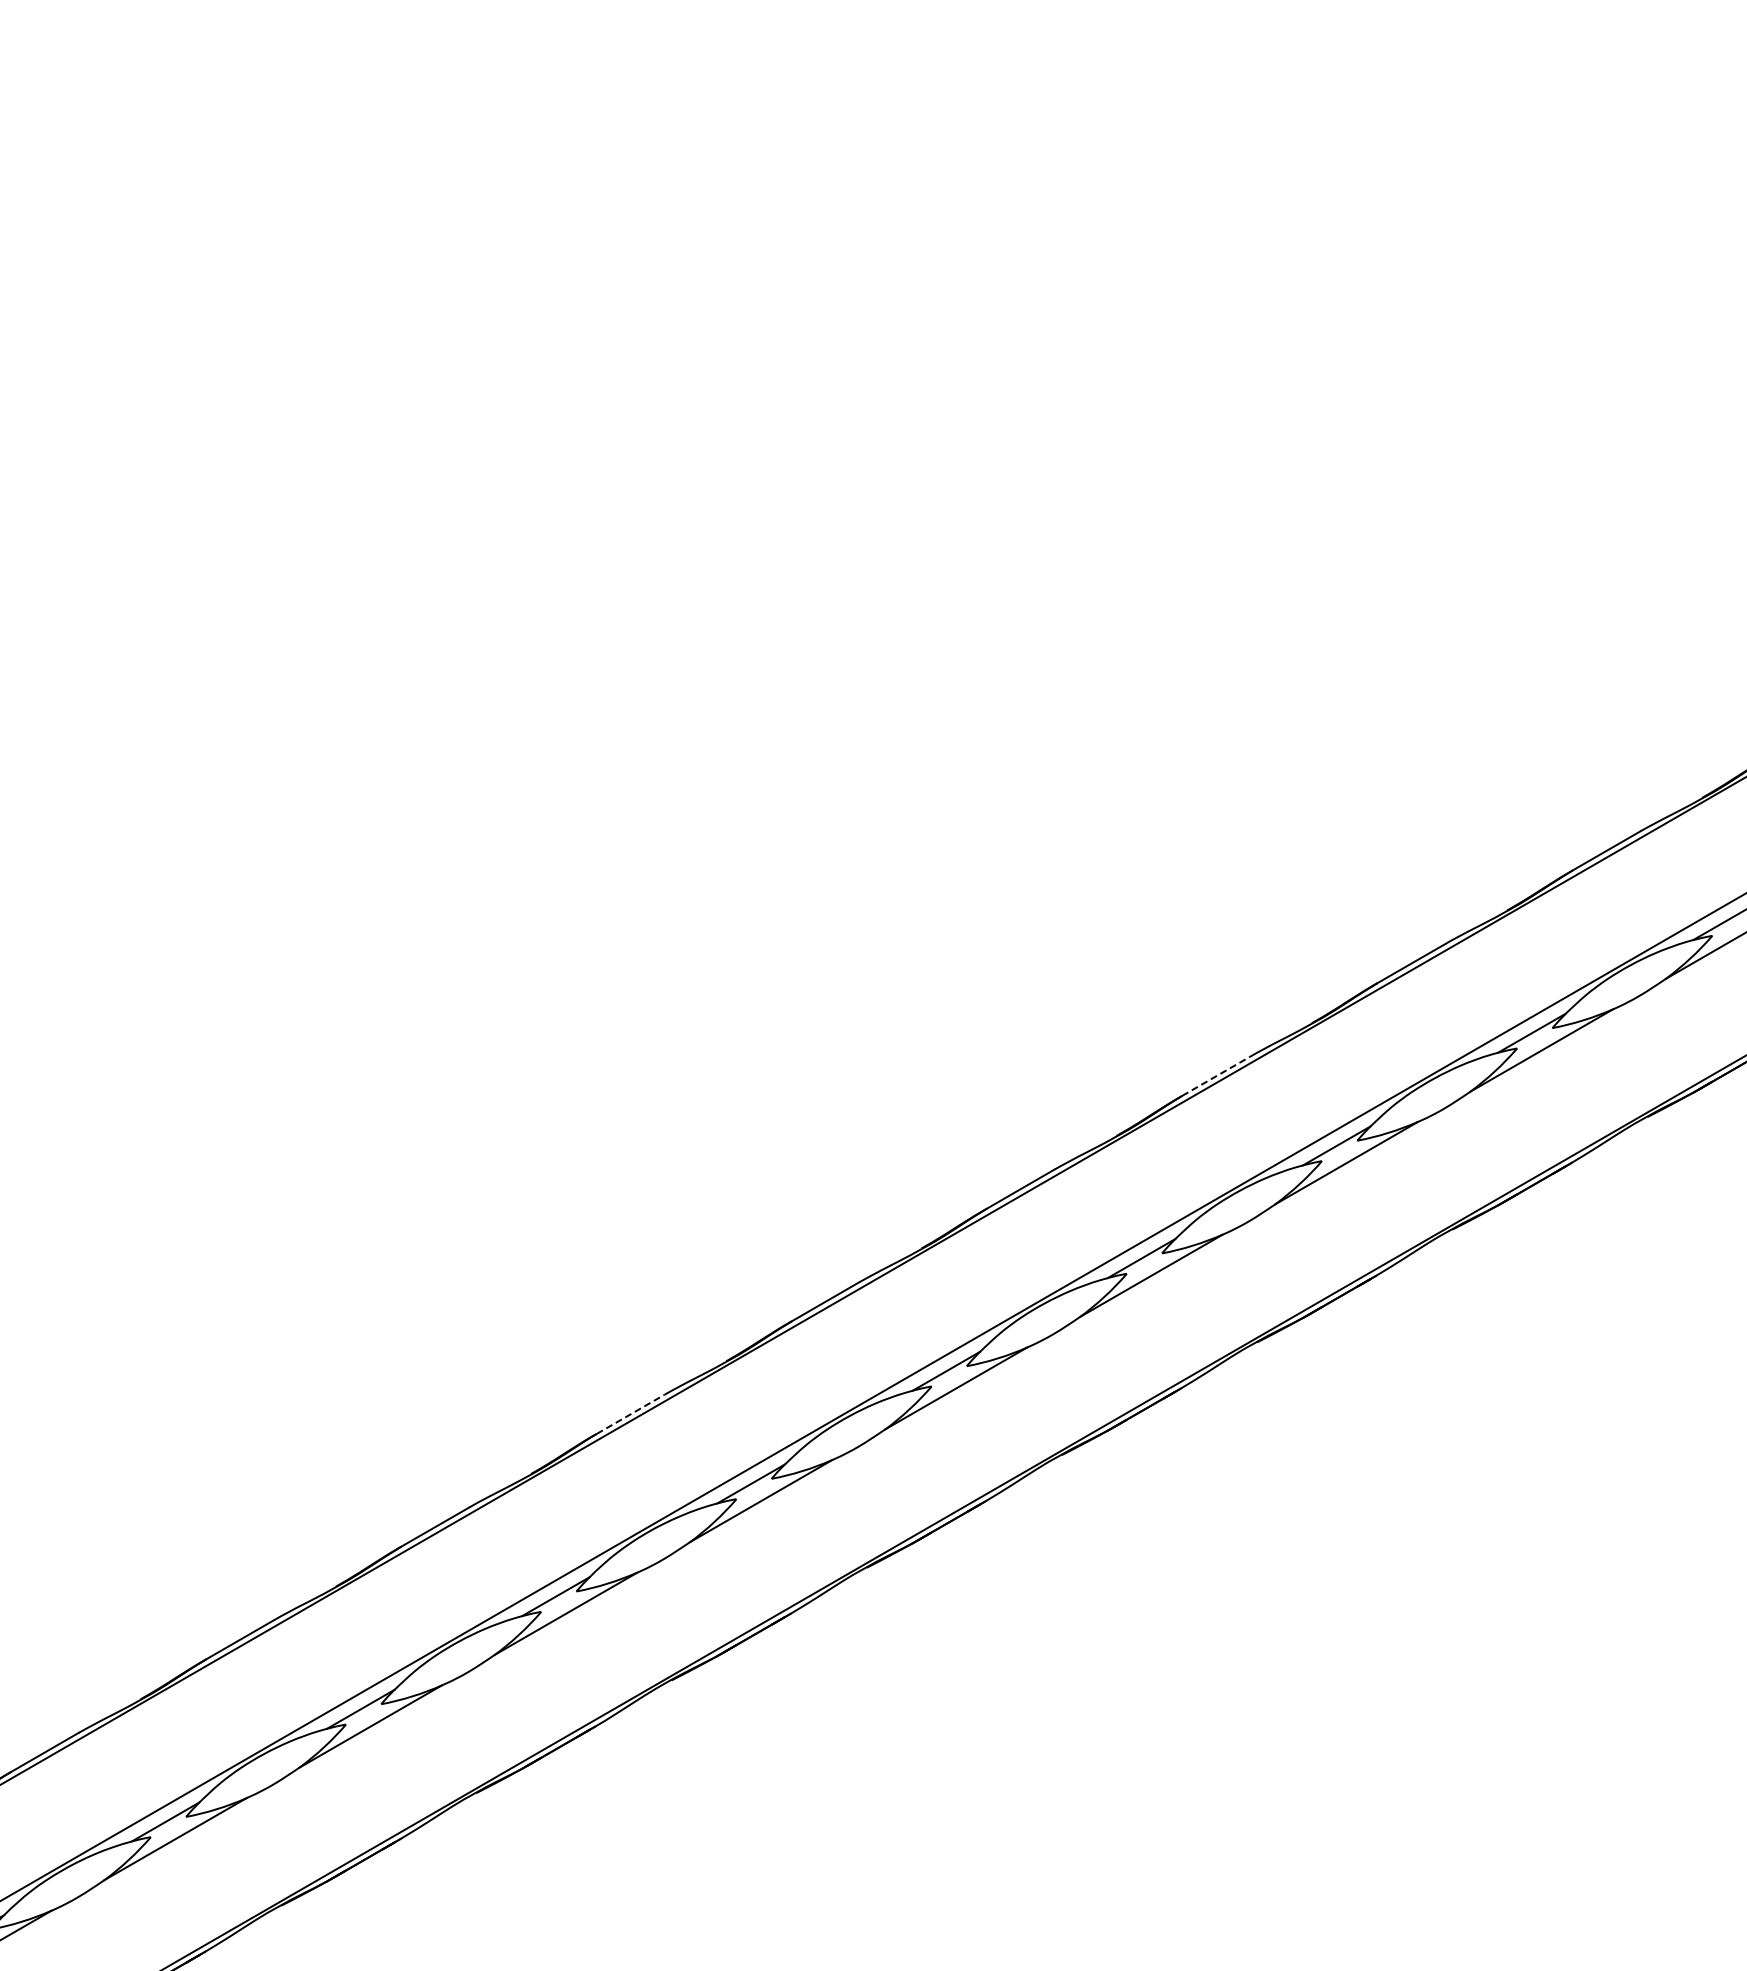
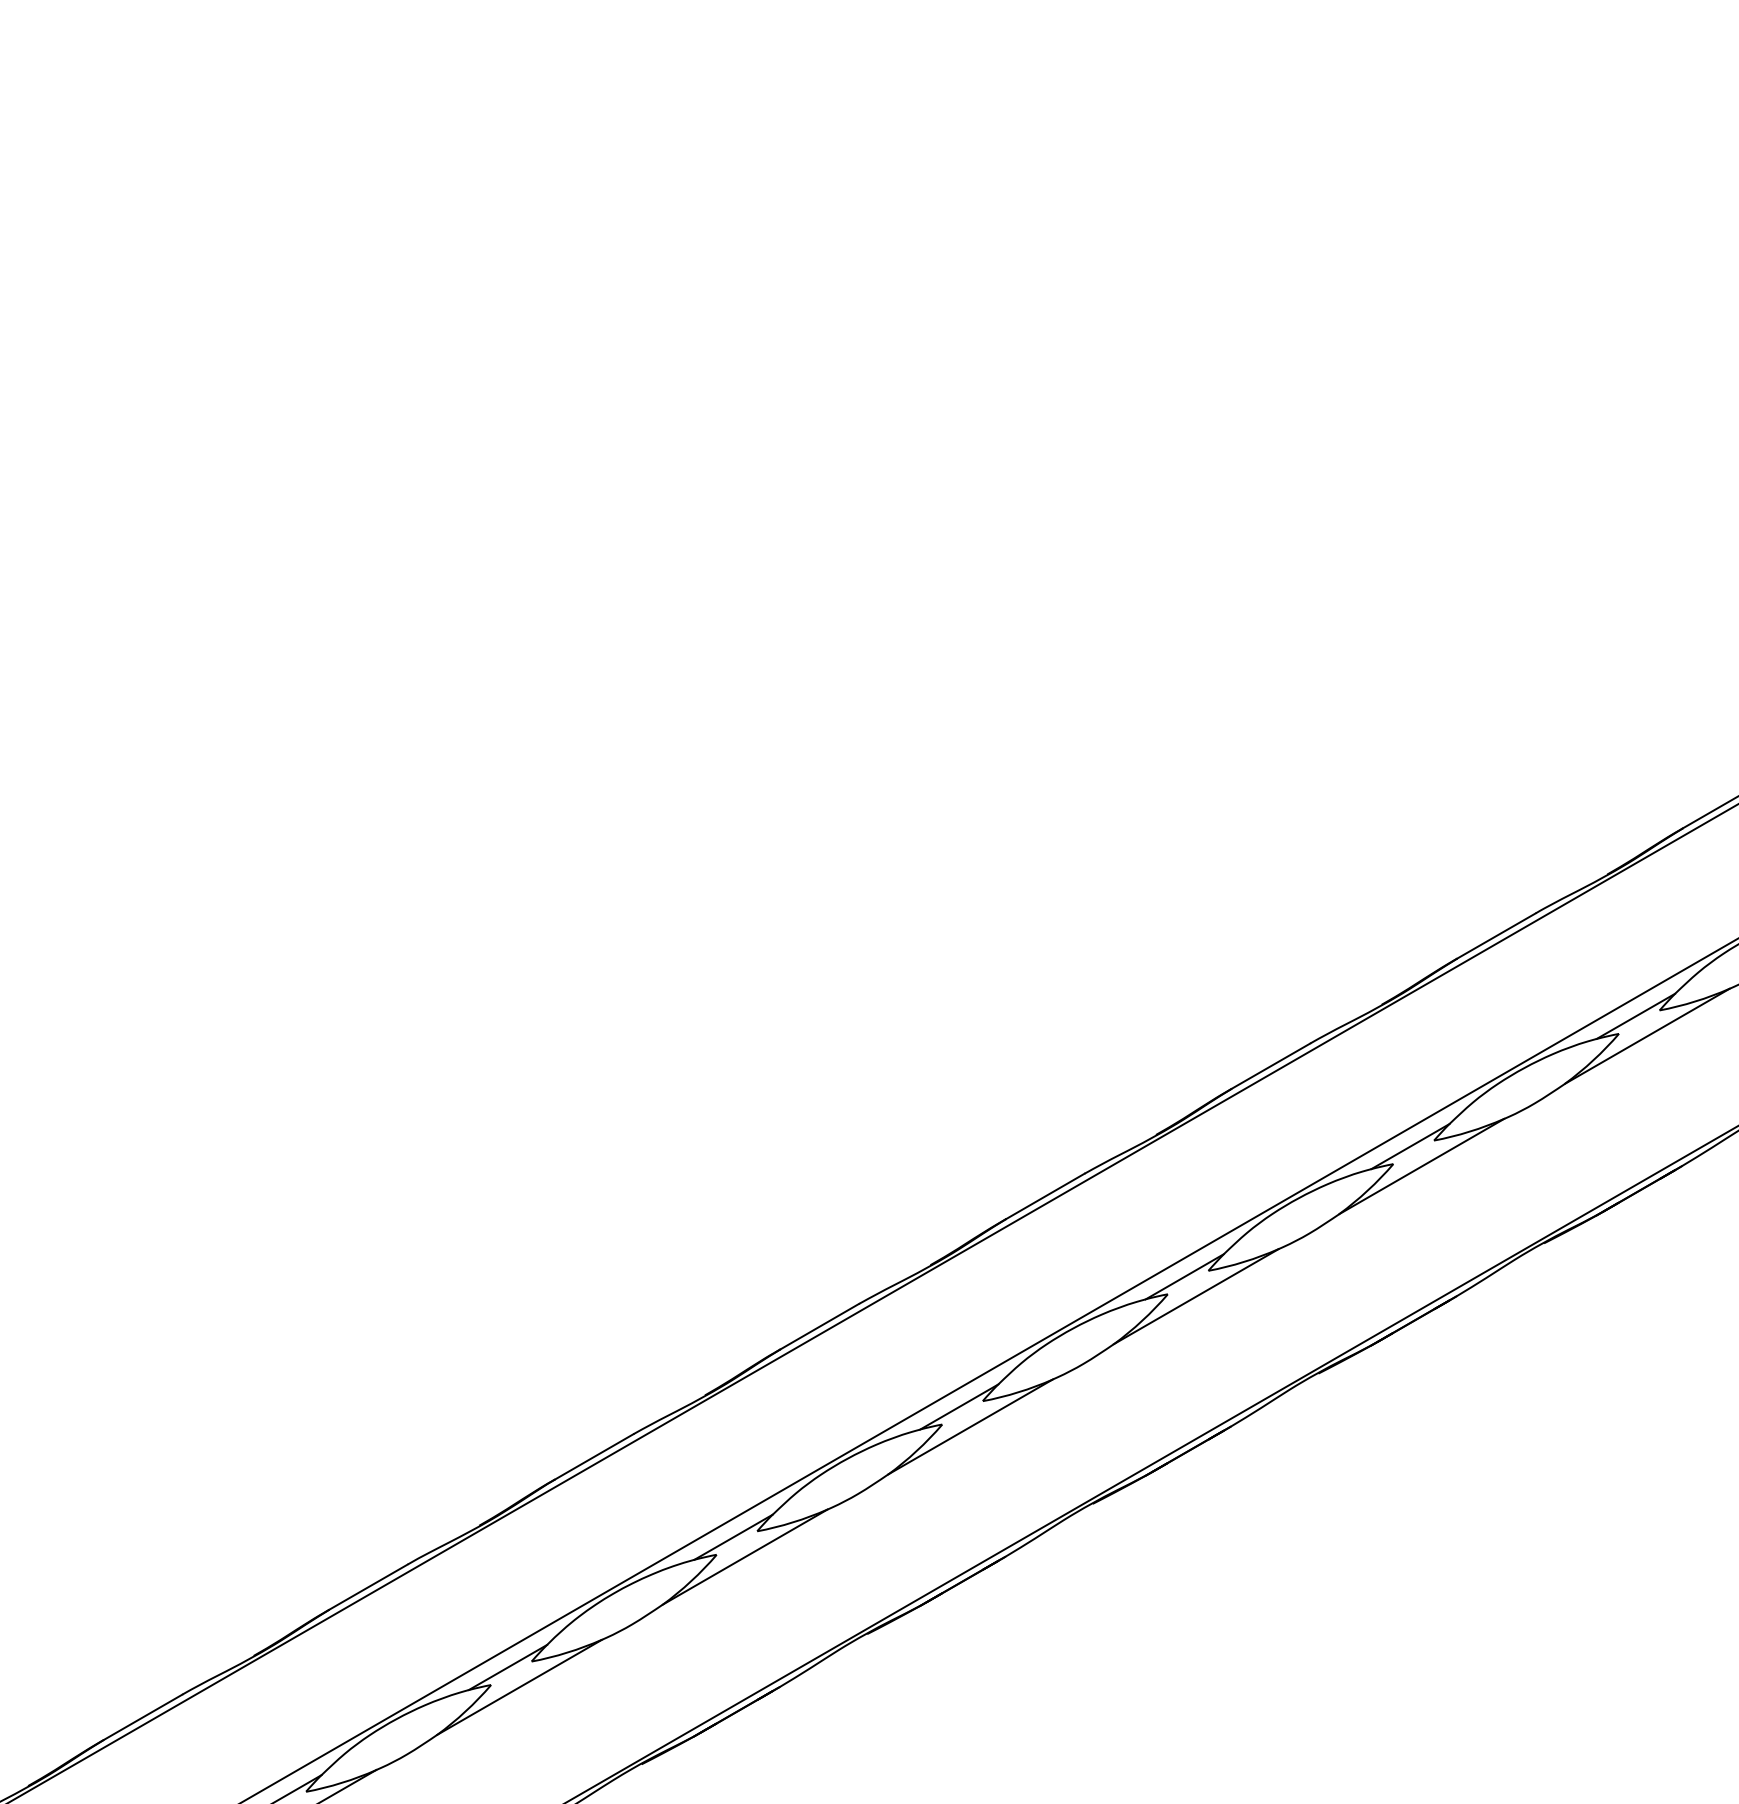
line: (1216, 1076) -> (1271, 1066), dashed -> solid
line: (631, 1414) -> (595, 1456), dashed -> solid

